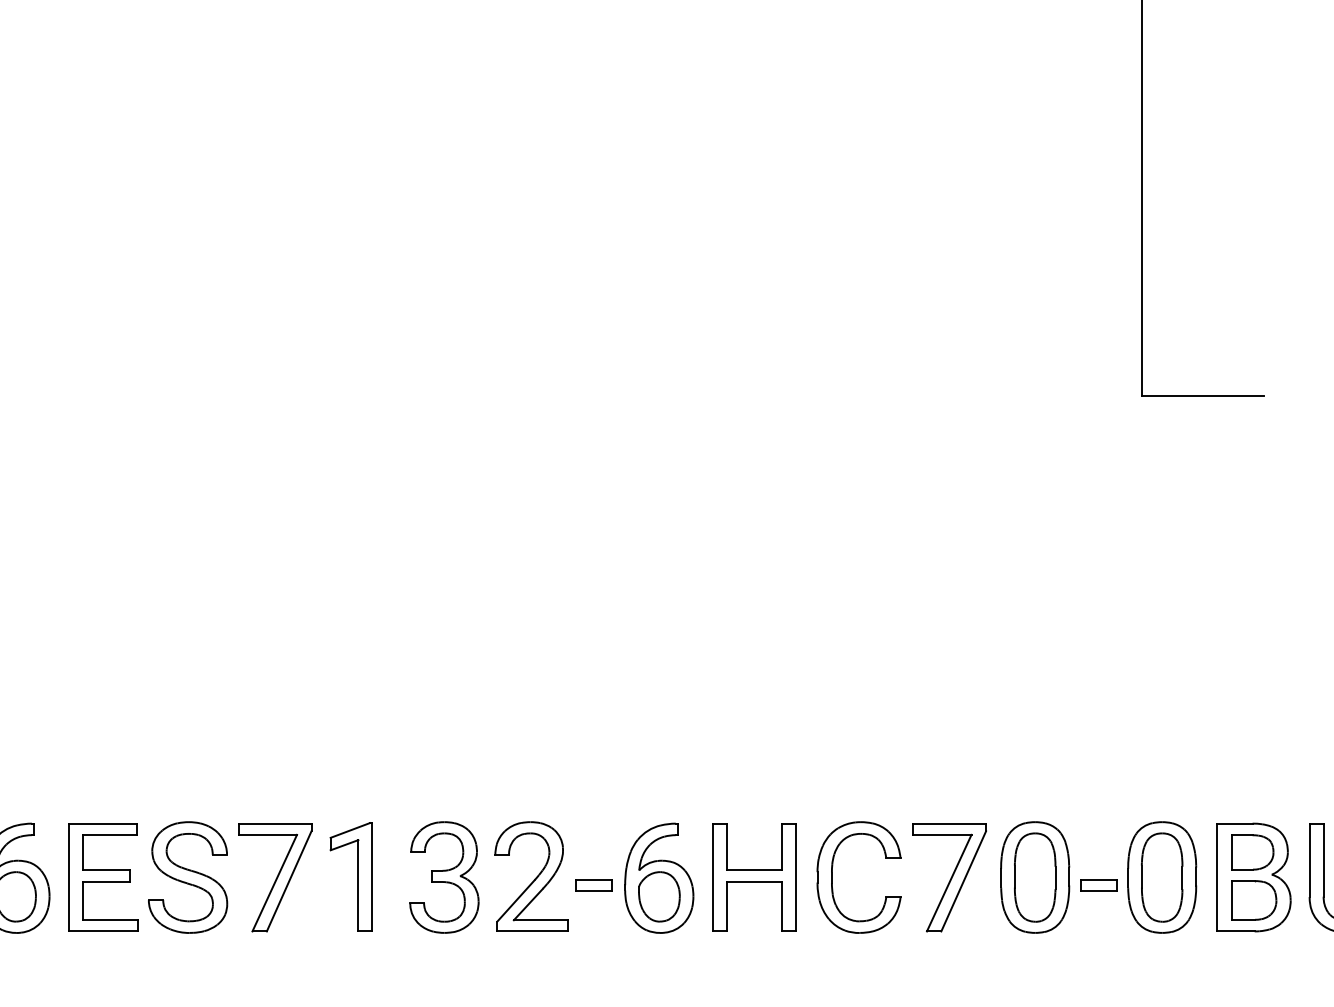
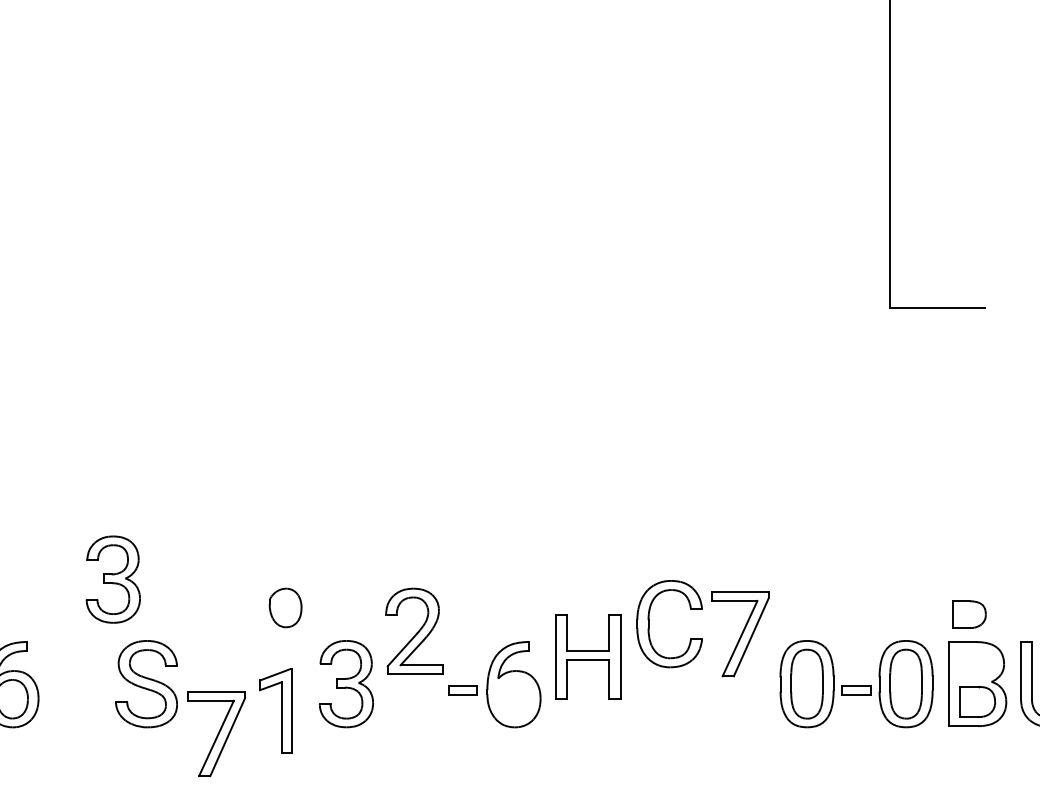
part: (145, 743) -> (113, 579), added
part: (1252, 852) -> (969, 614), moved
part: (357, 876) -> (281, 710), moved
part: (531, 876) -> (414, 631), moved
part: (103, 877) -> (80, 684), removed
part: (275, 877) -> (217, 734), moved
part: (754, 877) -> (588, 656), moved
part: (832, 877) -> (649, 624), moved
part: (949, 877) -> (740, 634), moved
part: (659, 896) -> (285, 607), moved

